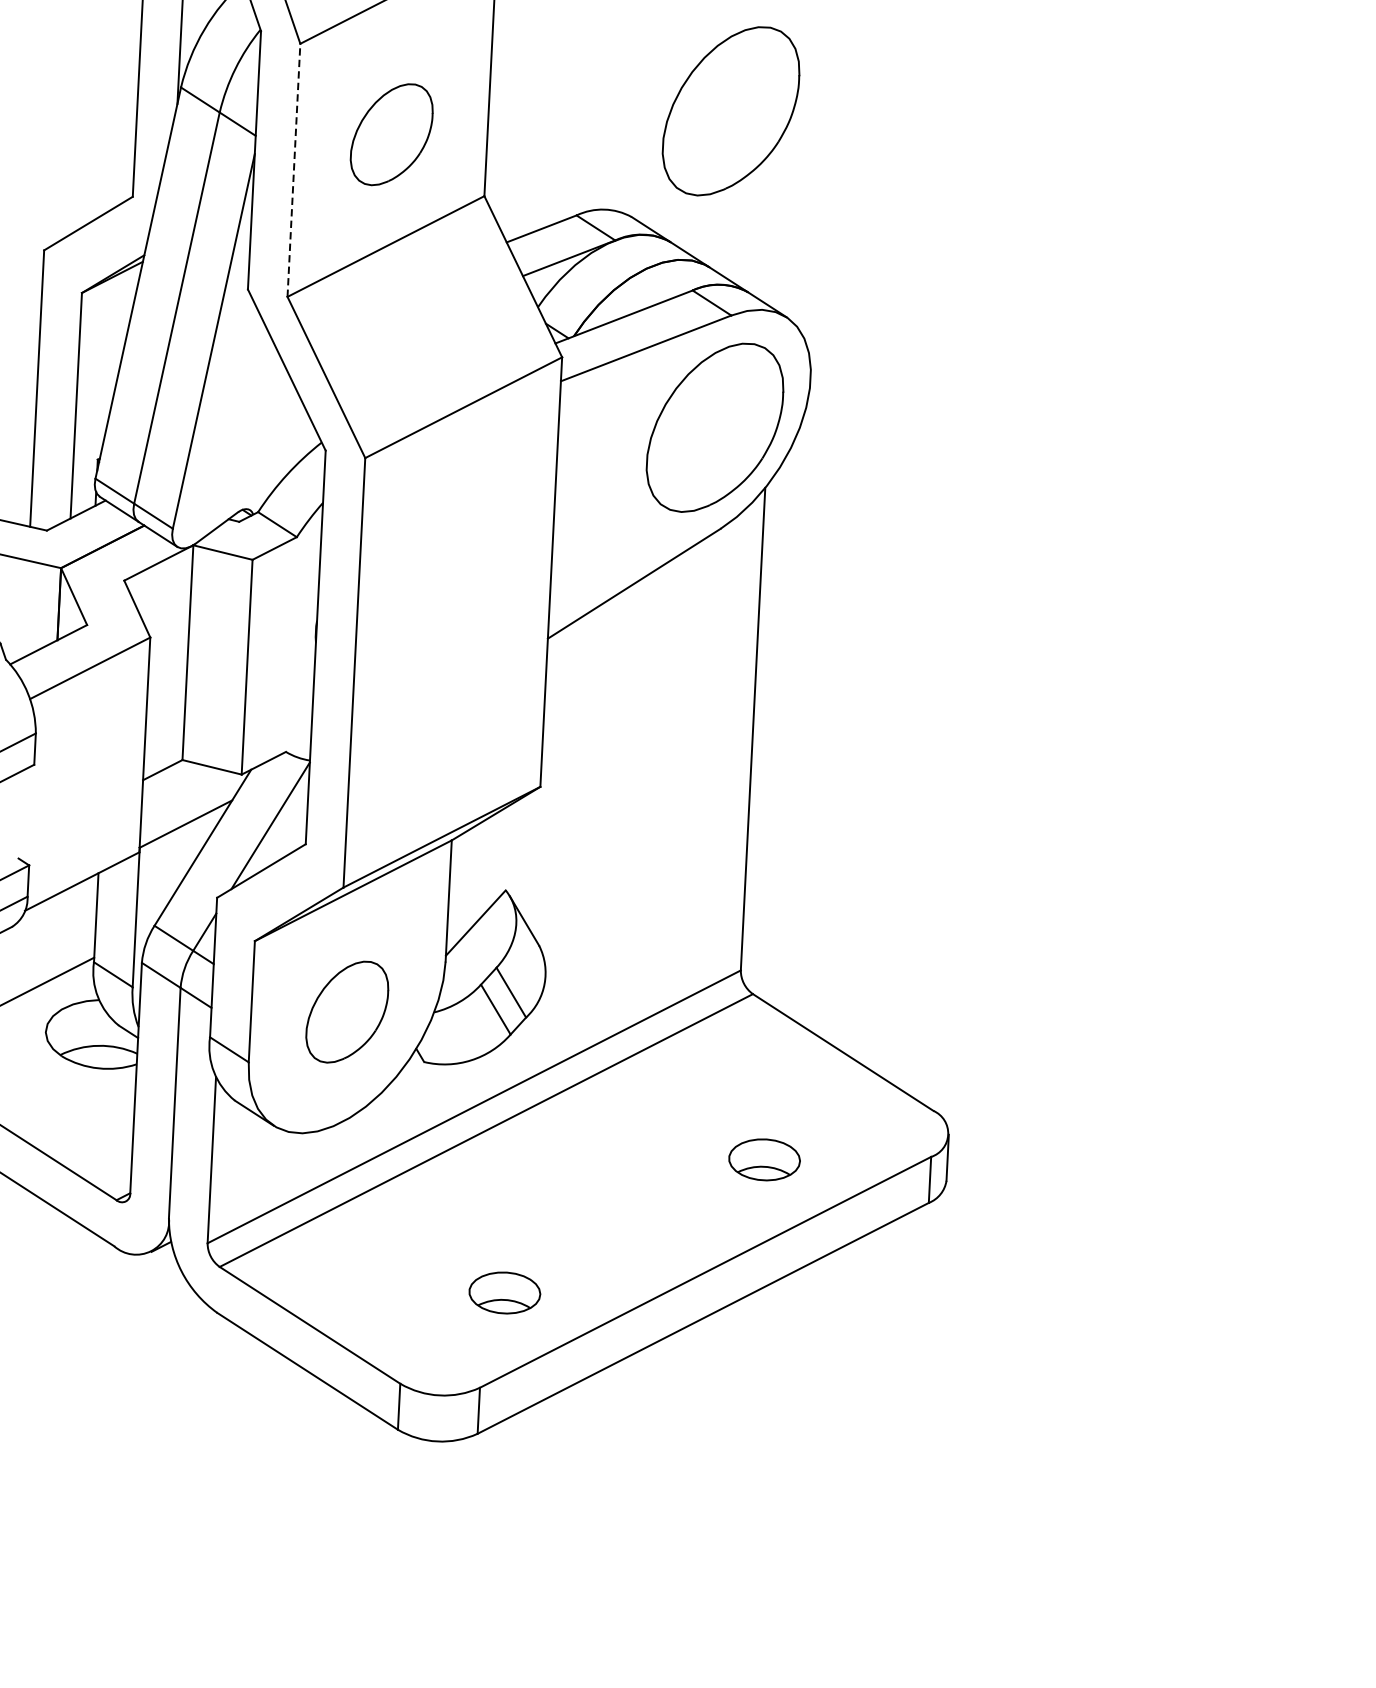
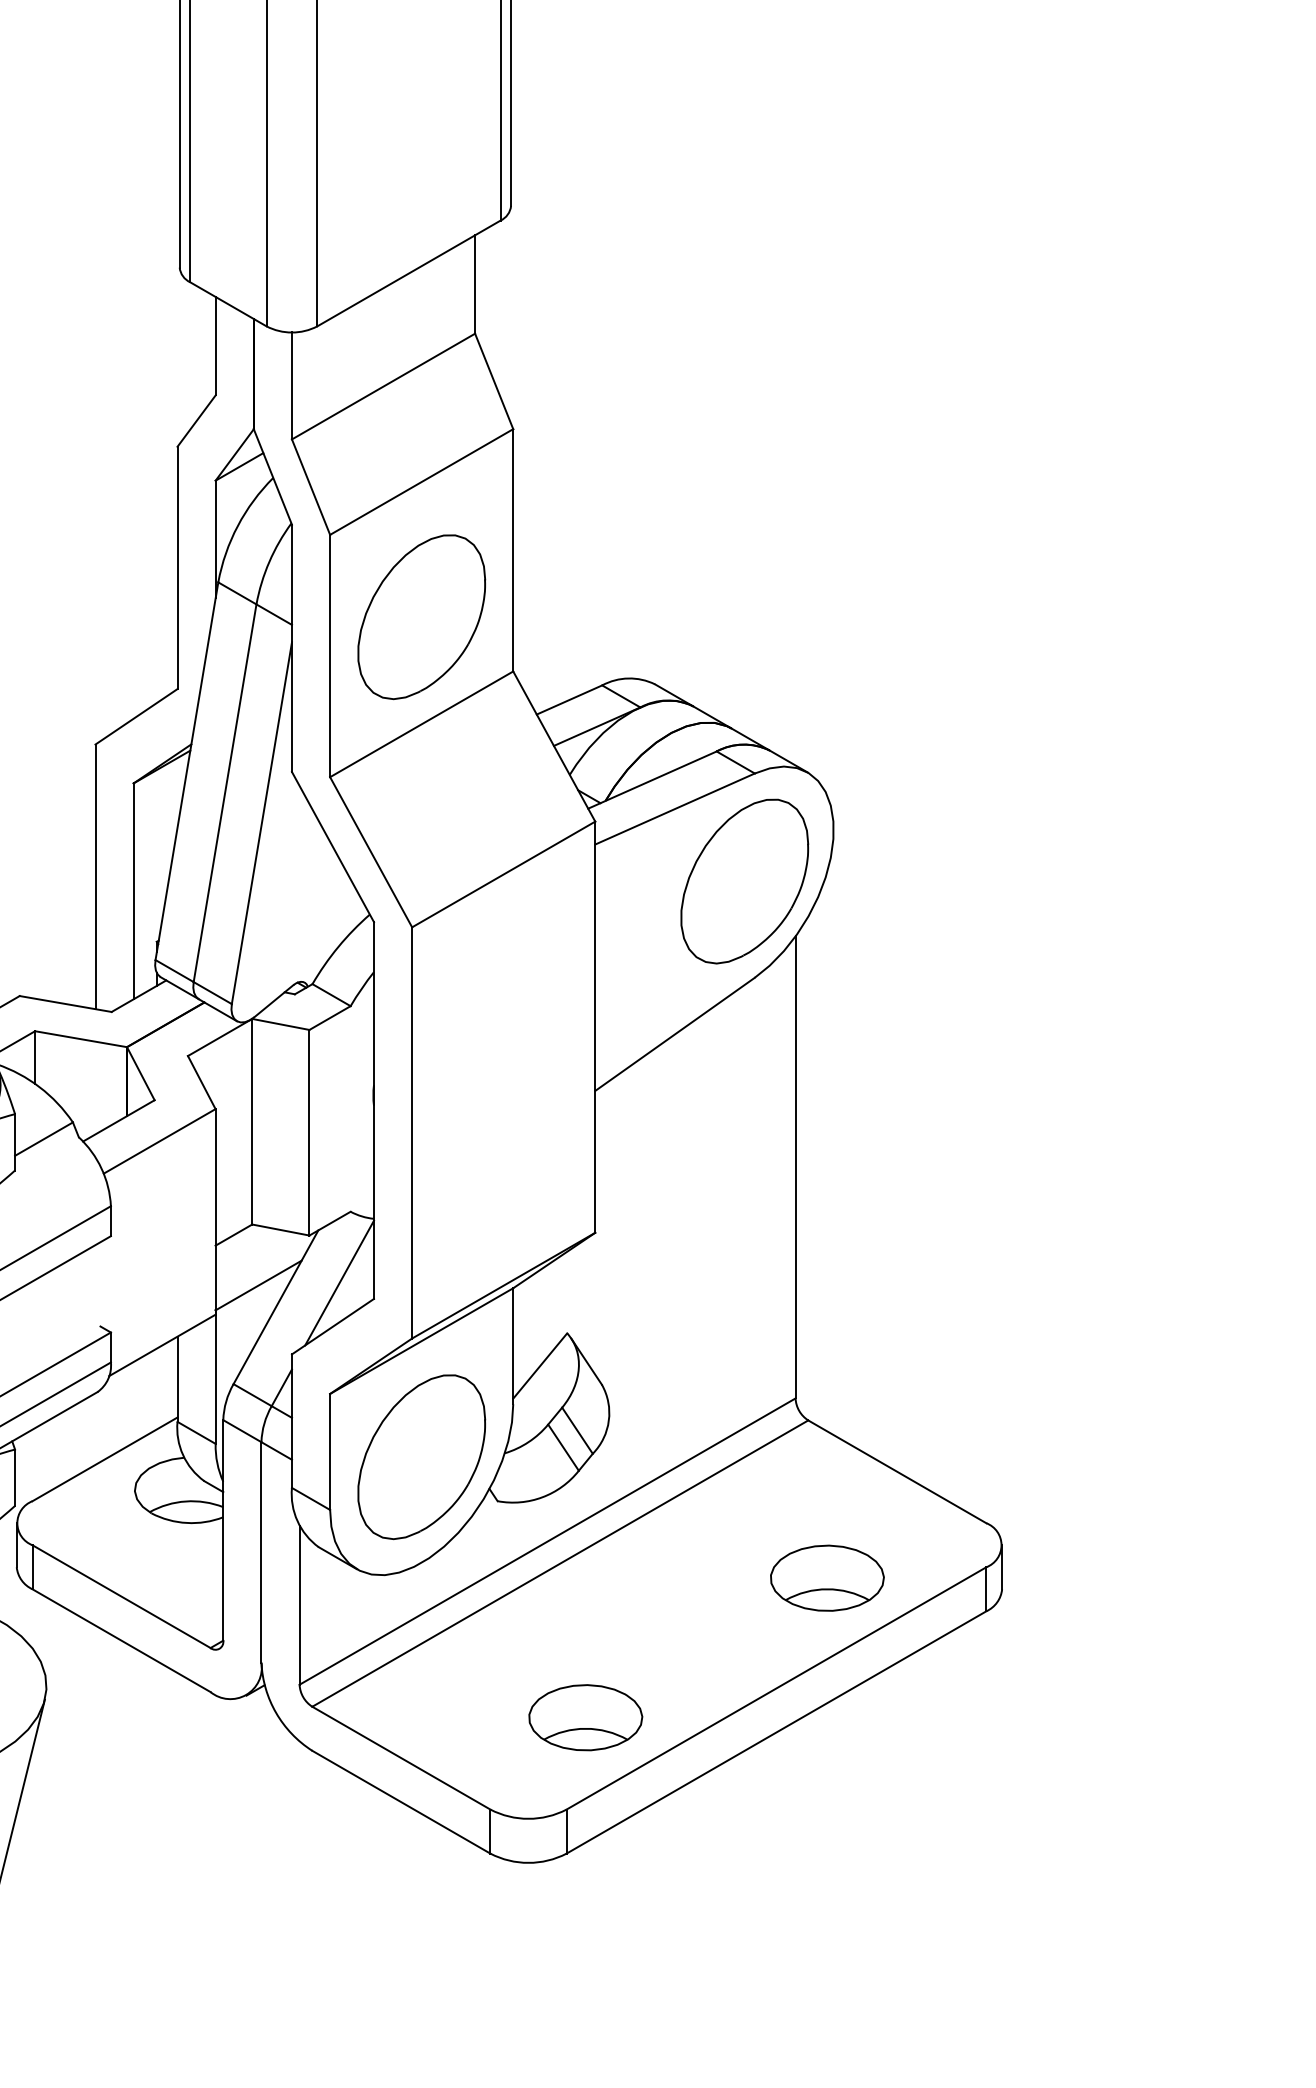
part: (730, 111) -> (744, 578), removed
part: (391, 134) -> (421, 617), size x1.67
line: (294, 169) -> (330, 655), dashed -> solid
part: (346, 1012) -> (421, 1457), size x1.67
part: (764, 1159) -> (827, 1577), size x1.67
part: (504, 1292) -> (585, 1717), size x1.67

